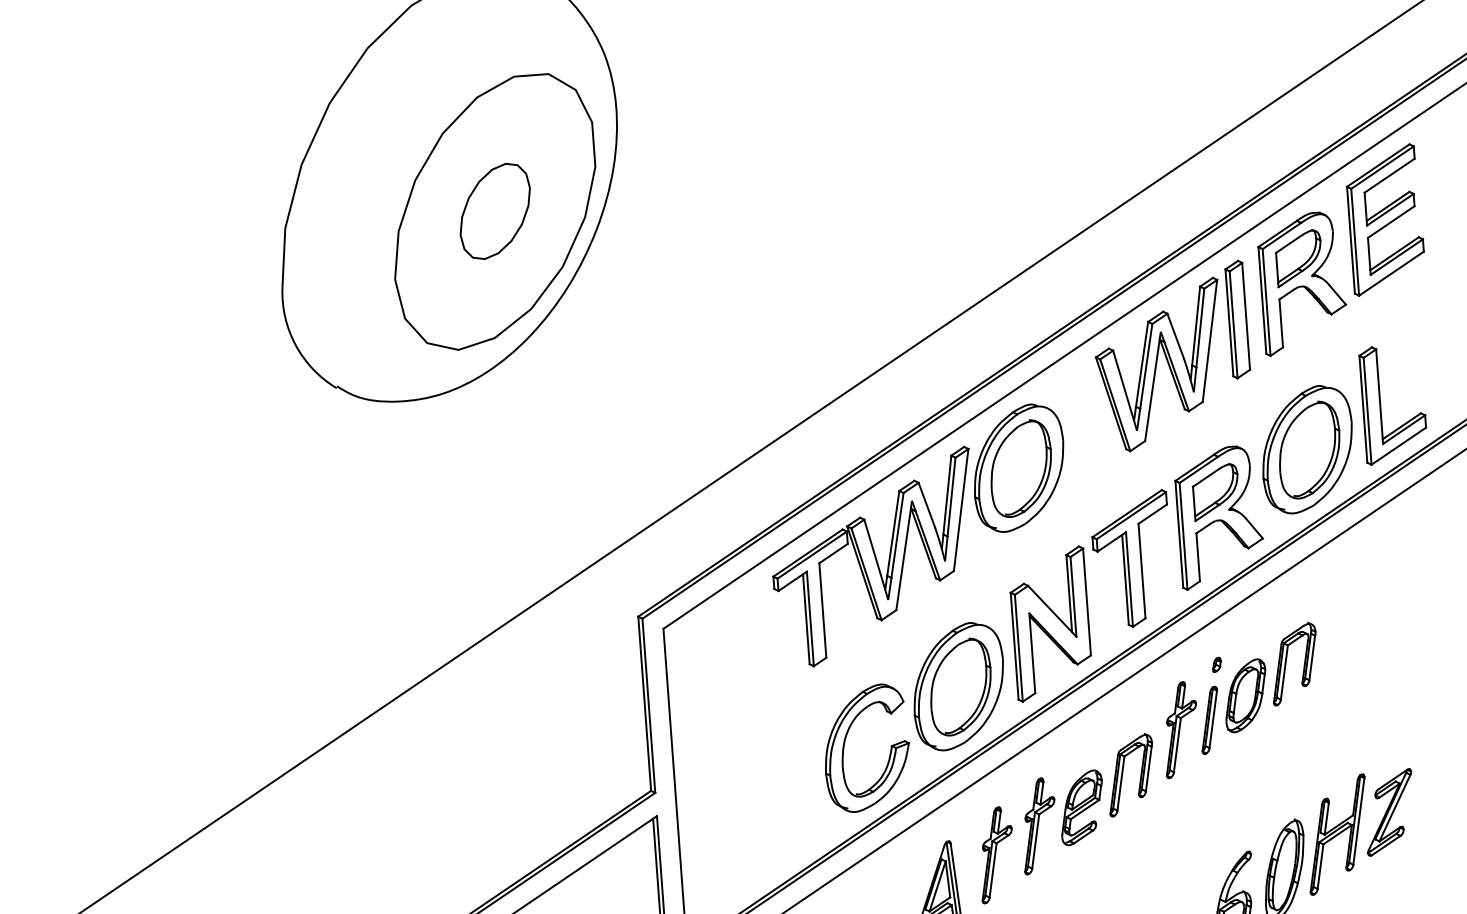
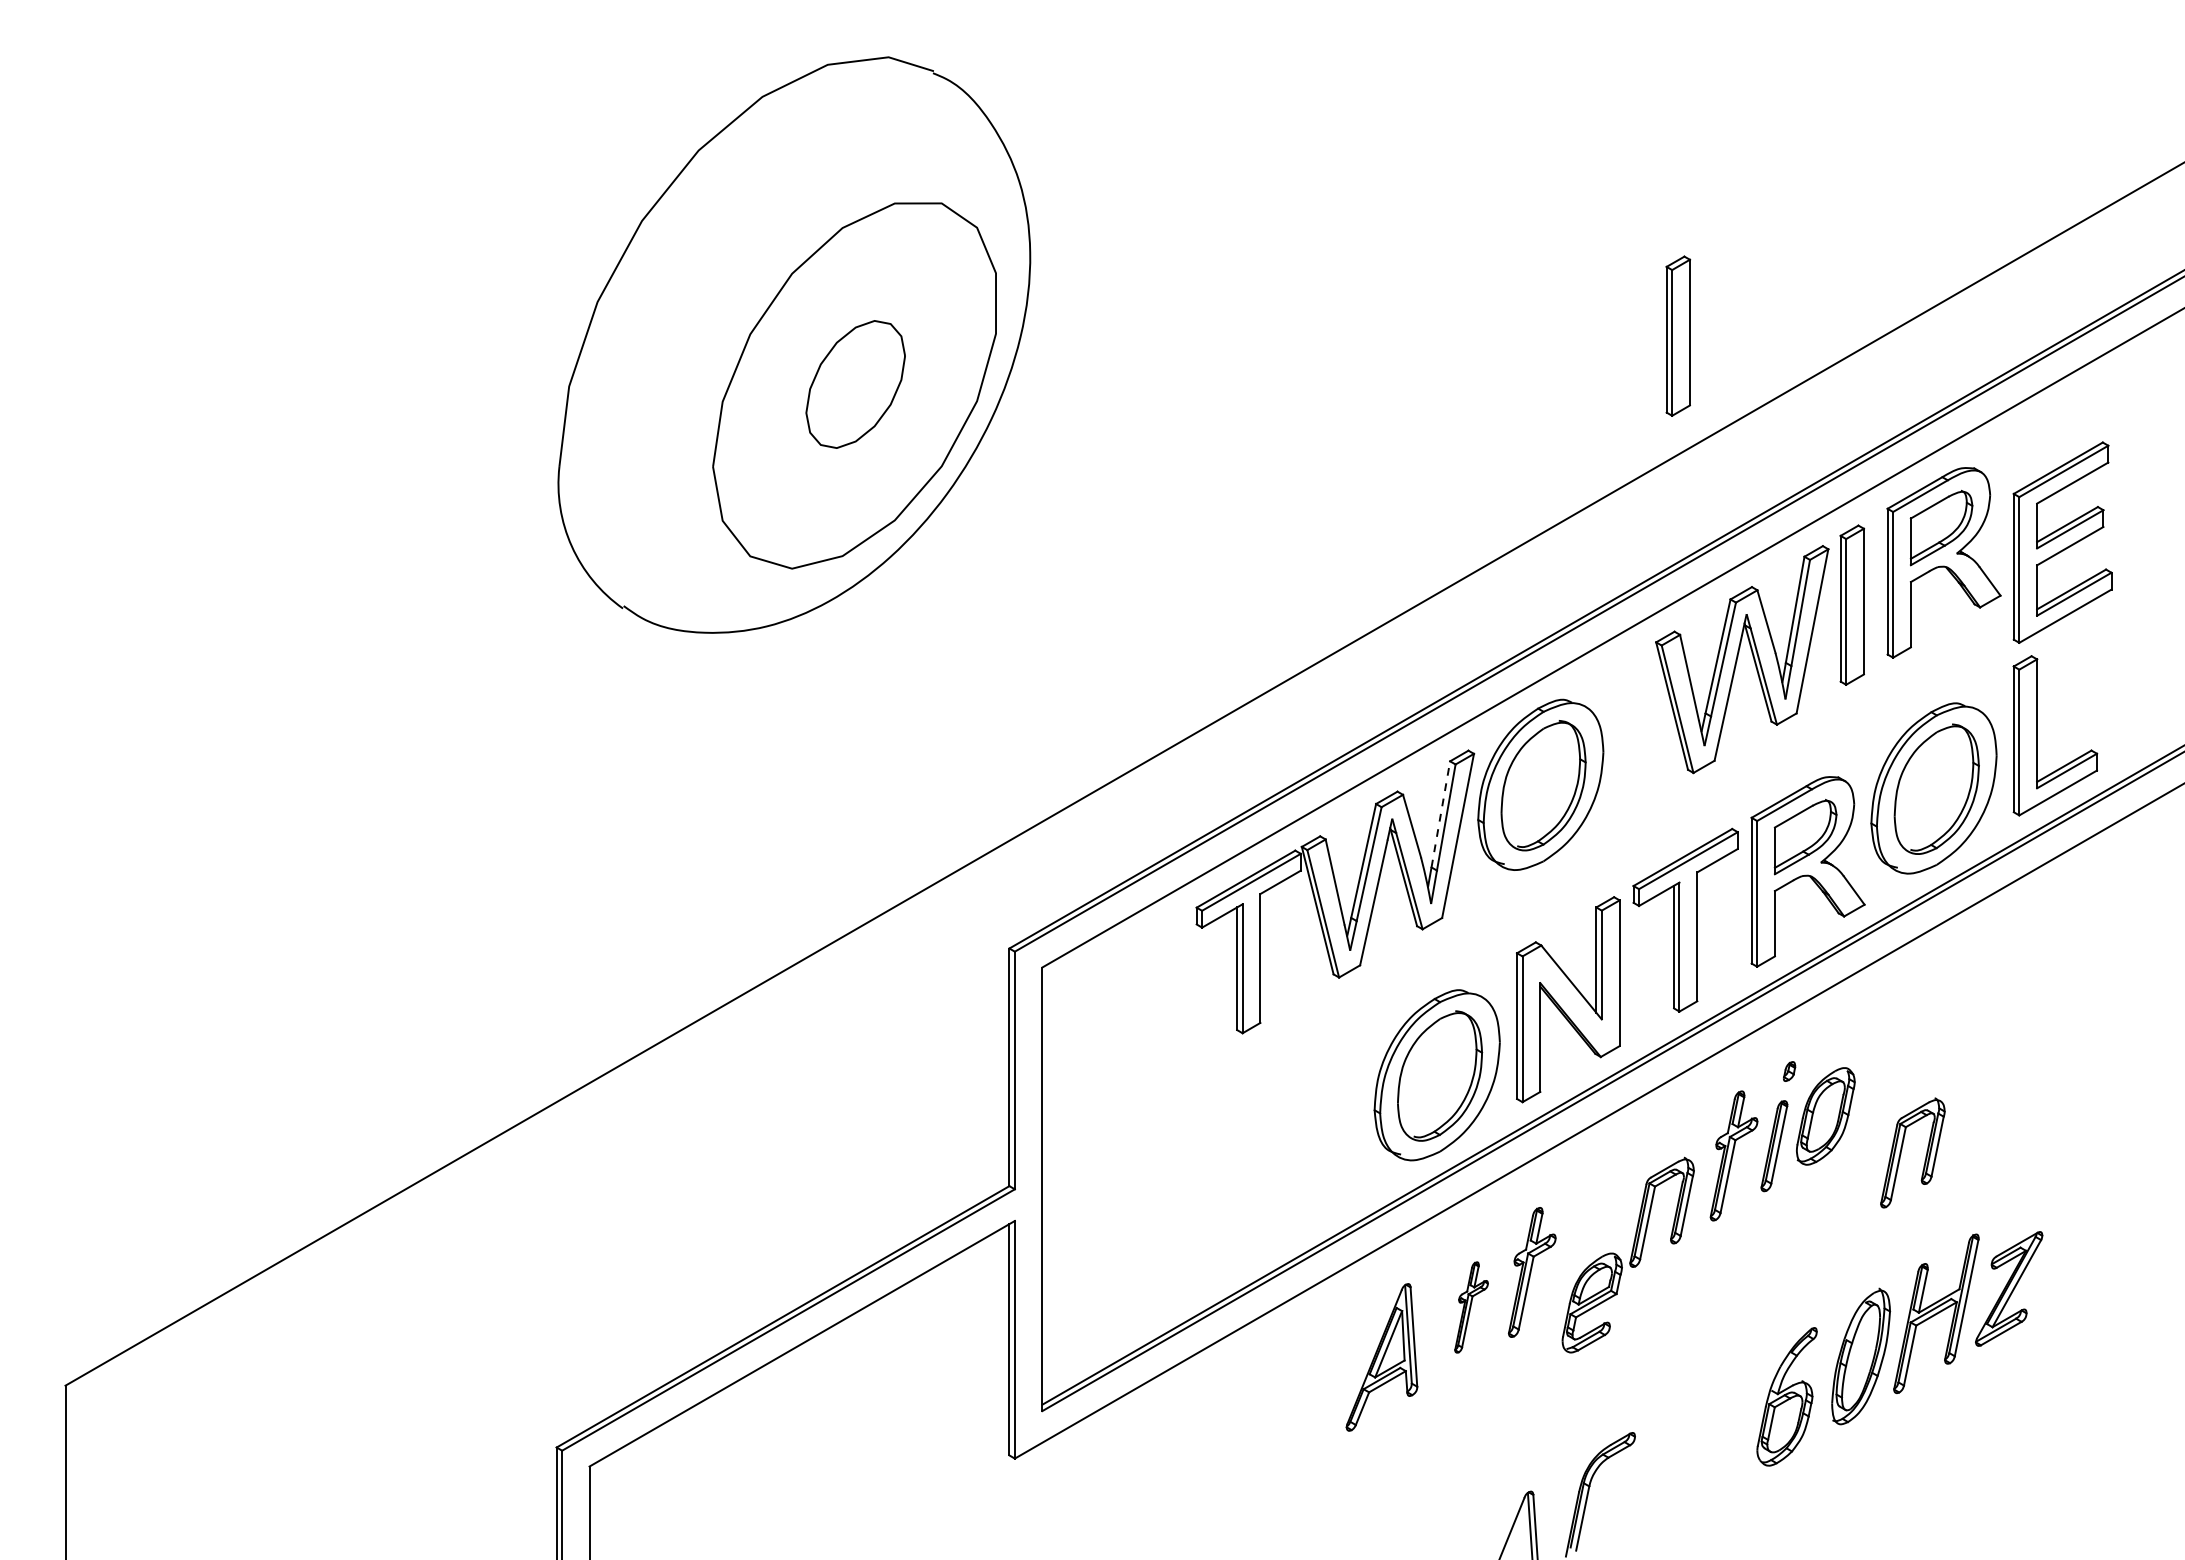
part: (1095, 131) -> (1678, 335), added
part: (1385, 219) -> (2062, 542), moved
line: (947, 495) -> (1440, 814), solid -> dashed
part: (1286, 661) -> (1902, 1149), moved
part: (845, 743) -> (1277, 1140), removed
part: (1081, 807) -> (1591, 1302), moved
part: (996, 854) -> (1471, 1307), size x0.7

